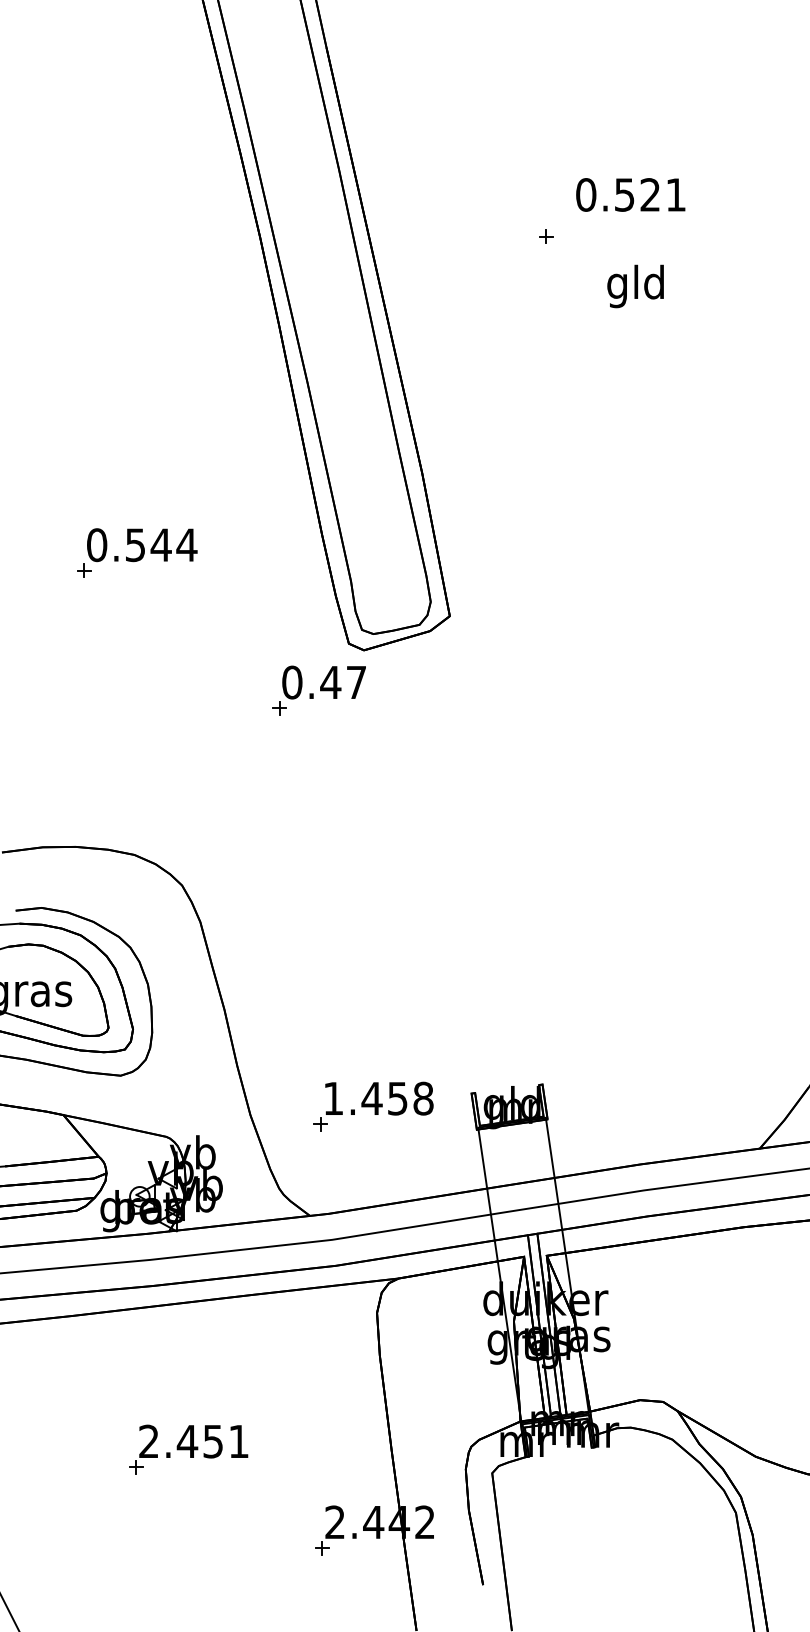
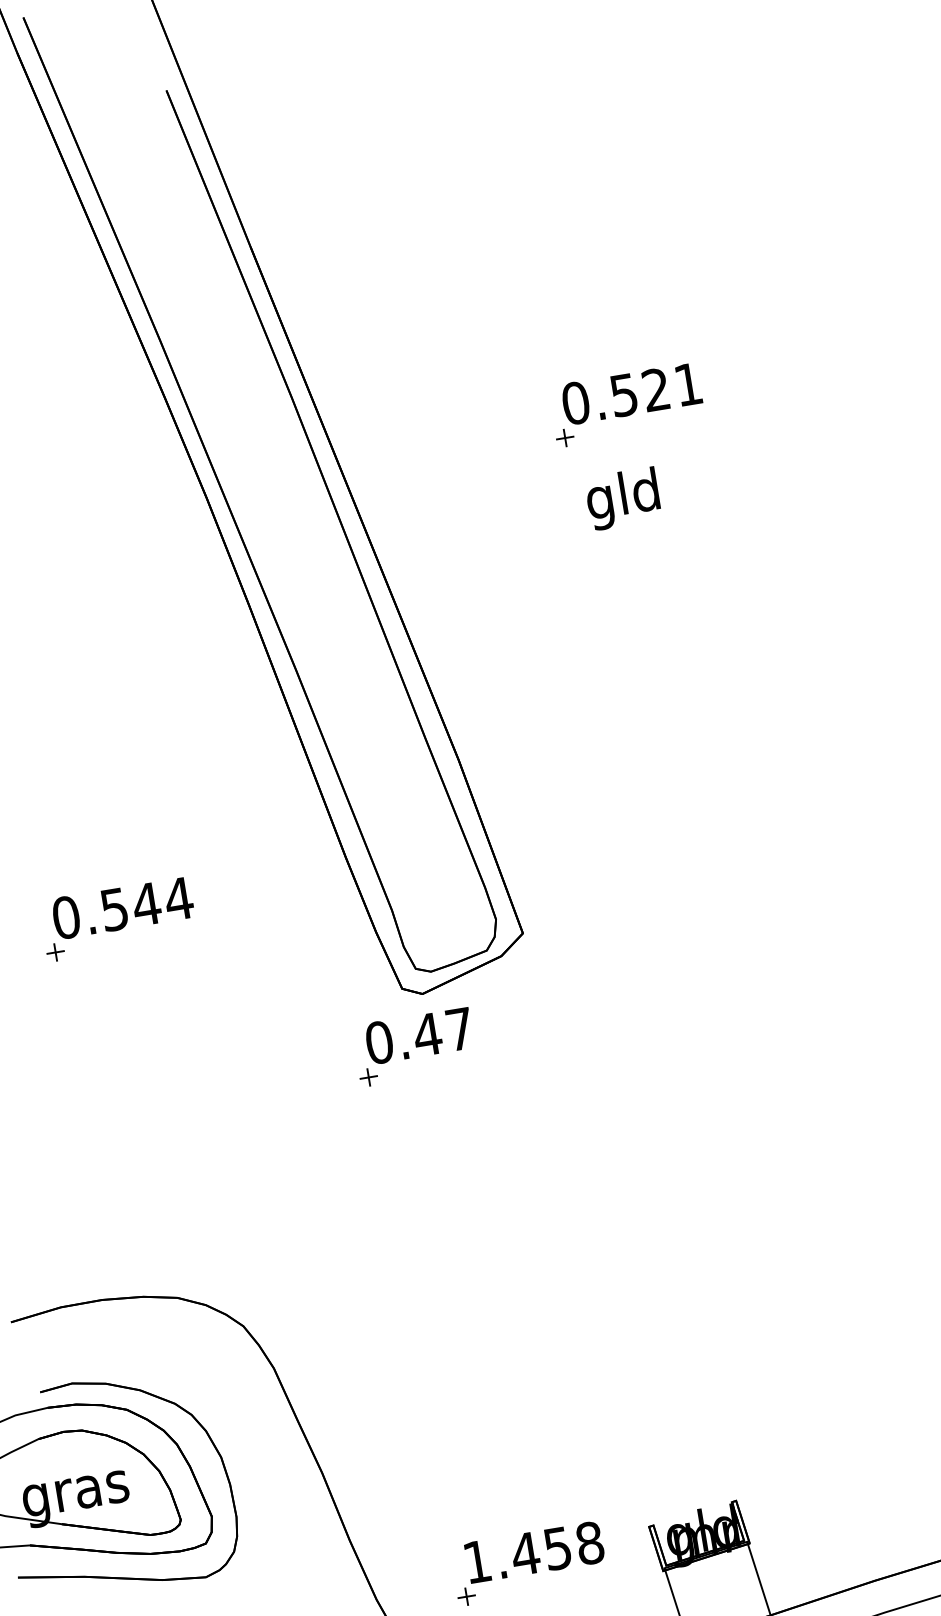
text: (630, 194) -> (631, 393), moved
text: (635, 286) -> (623, 499), moved
part: (318, 690) -> (413, 1047), moved

